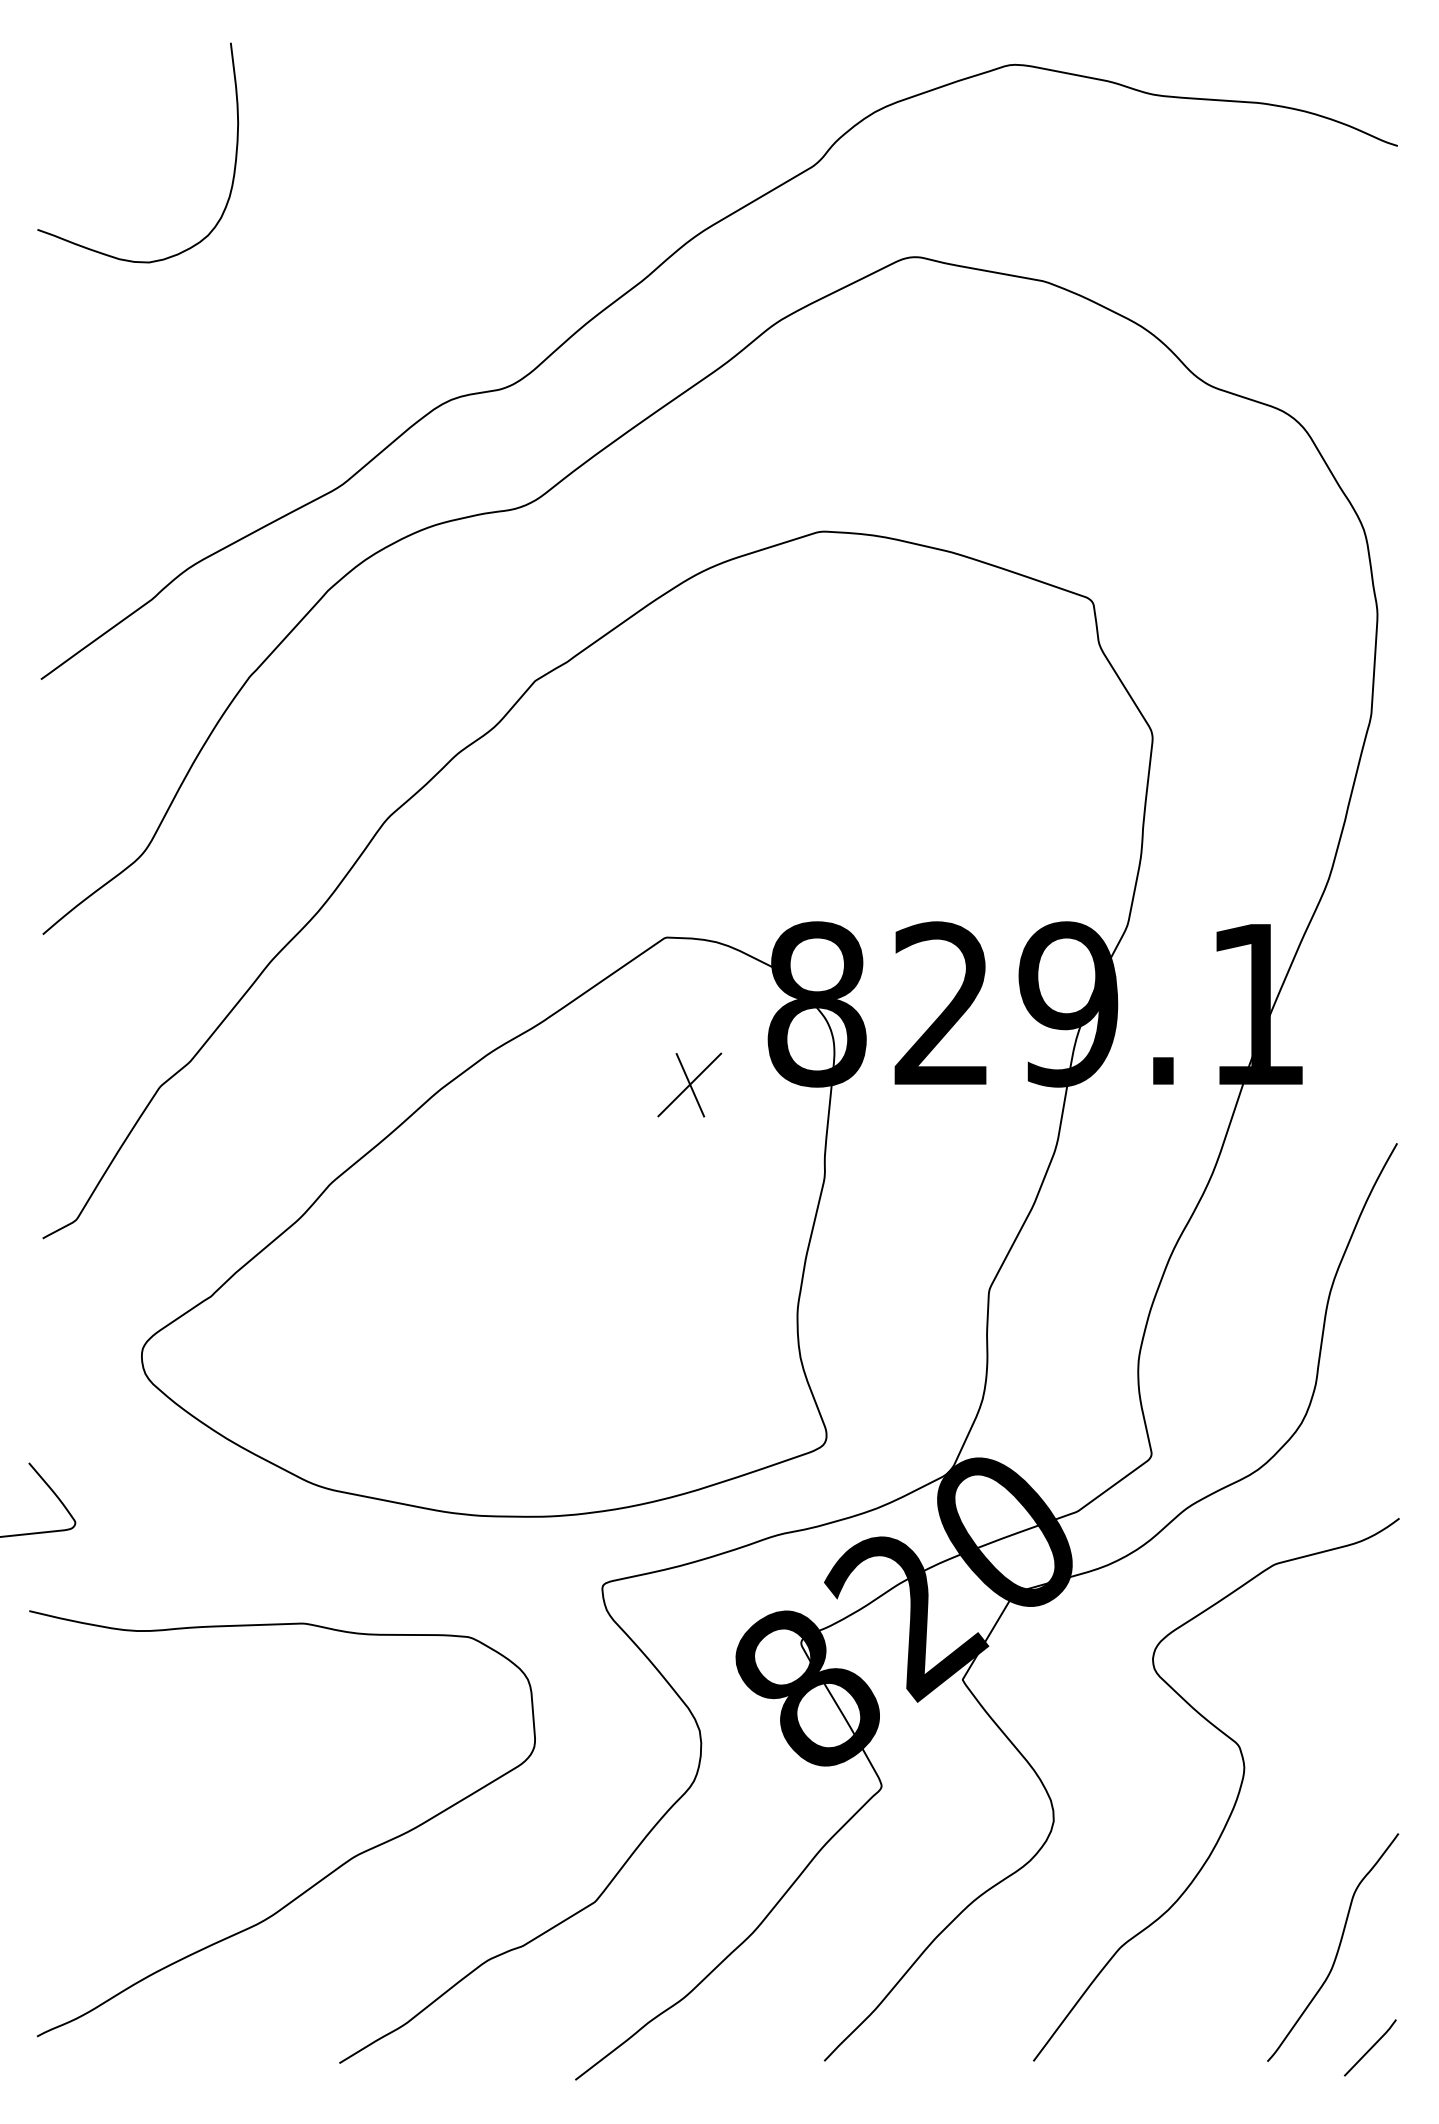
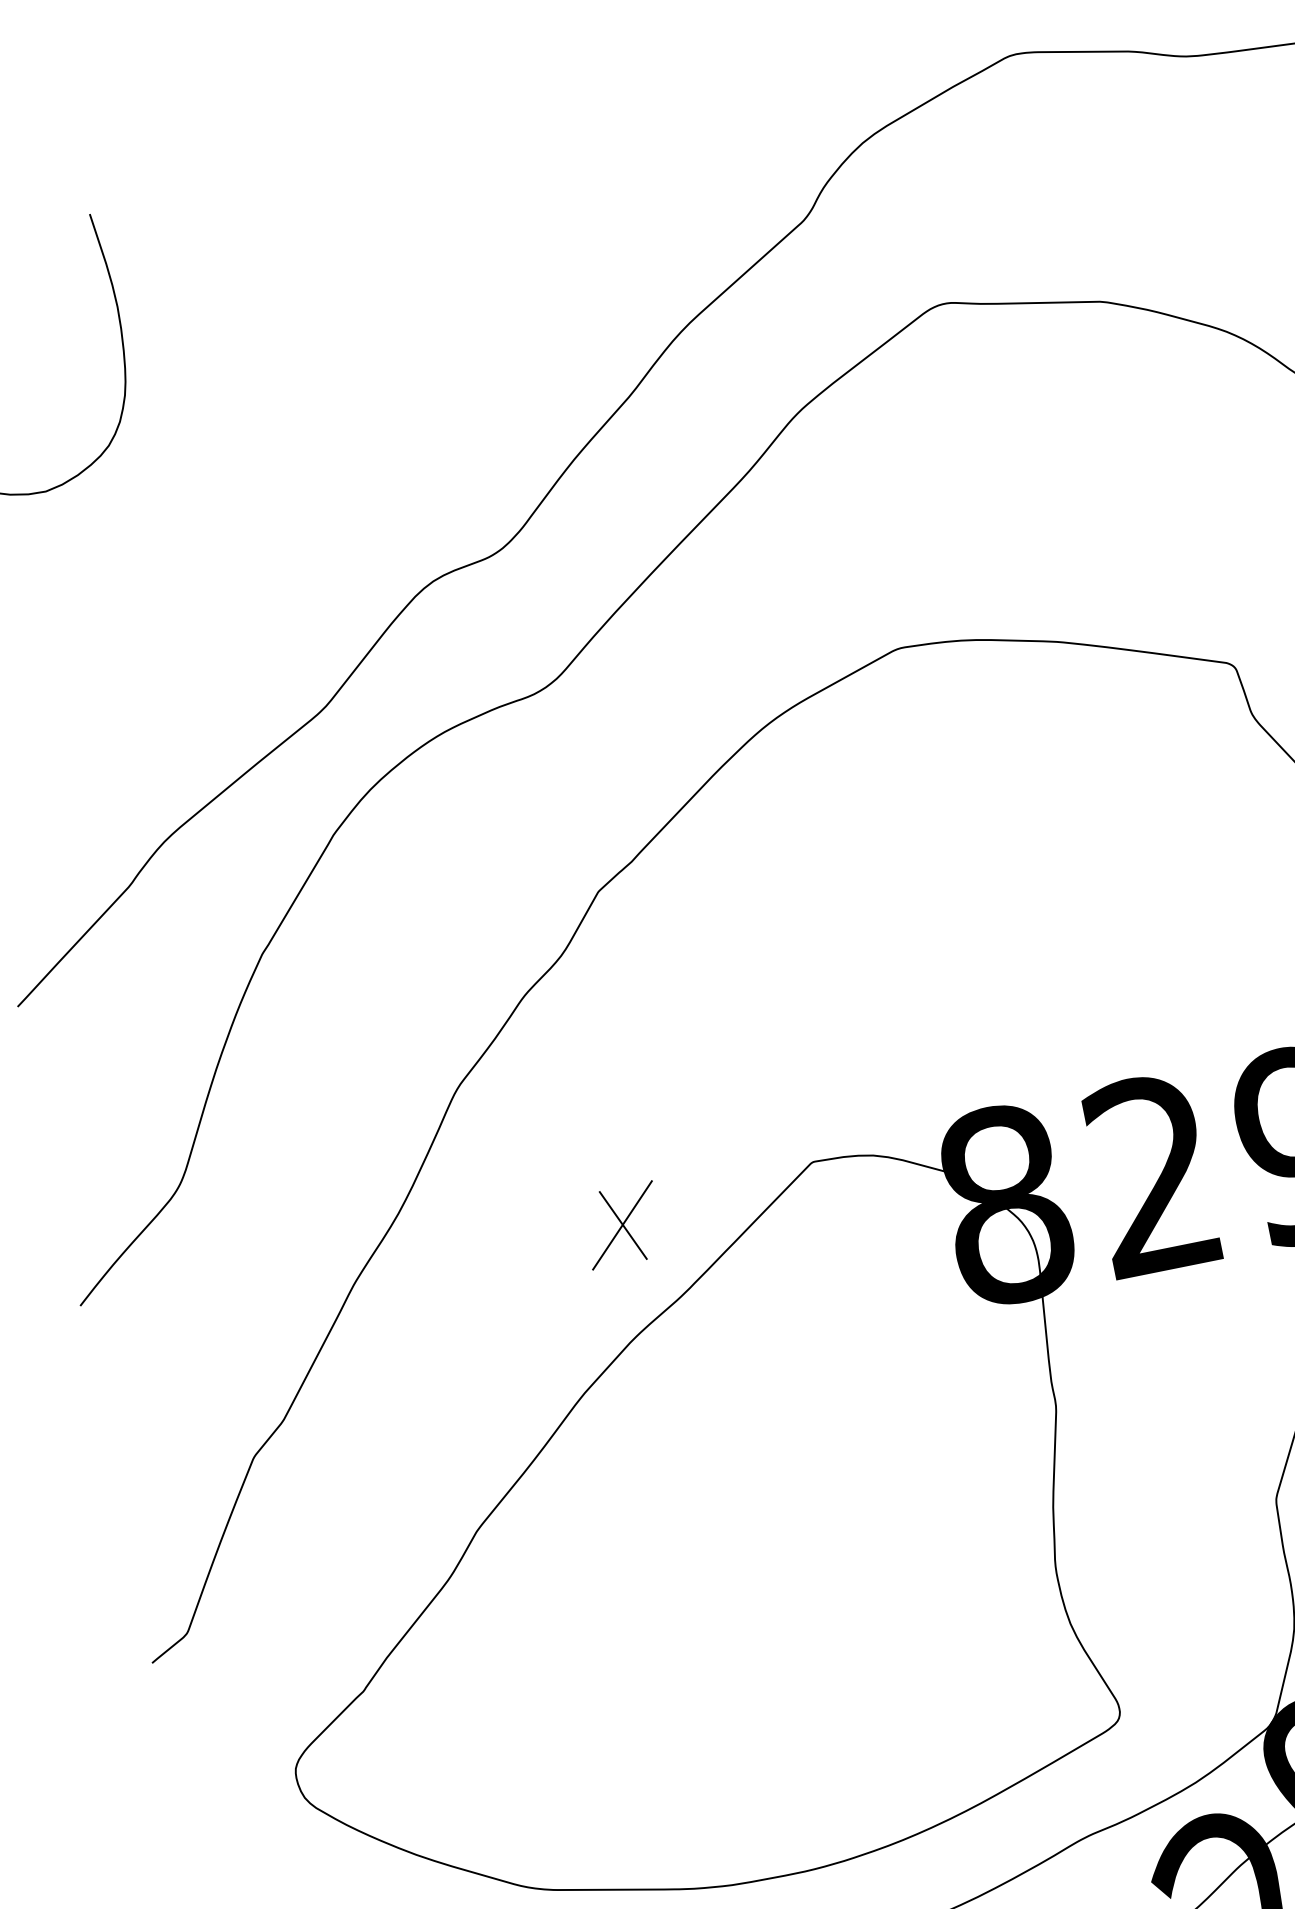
part: (689, 1084) -> (622, 1224), moved

